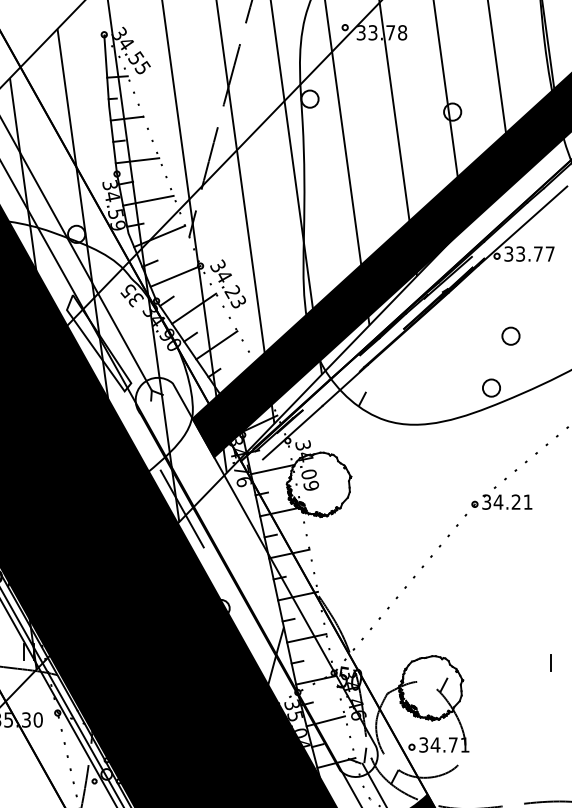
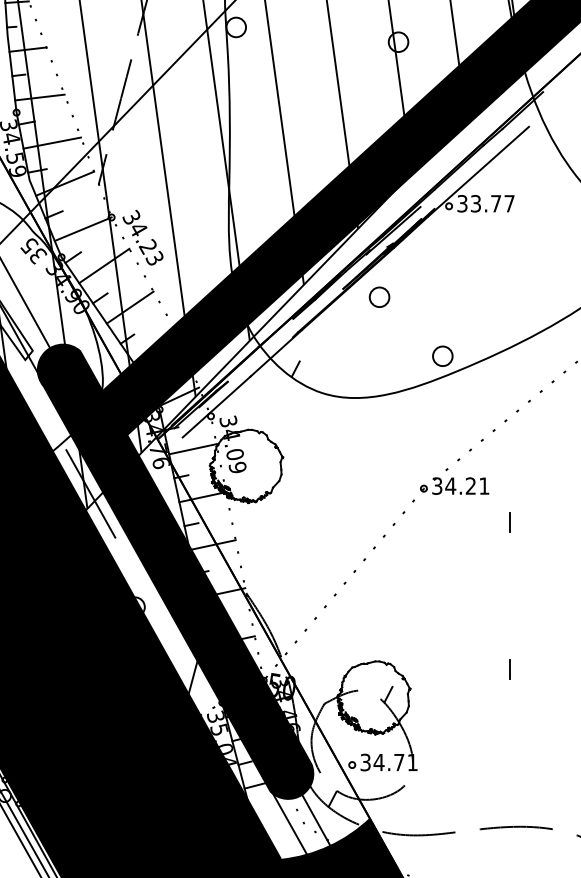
circle: (510, 335) -> (379, 296), moved
line: (550, 533) -> (509, 521), added
fill: (256, 576) -> (175, 570), added

